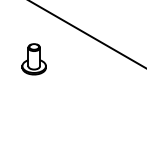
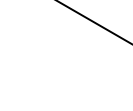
part: (33, 59) -> (21, 33), removed

